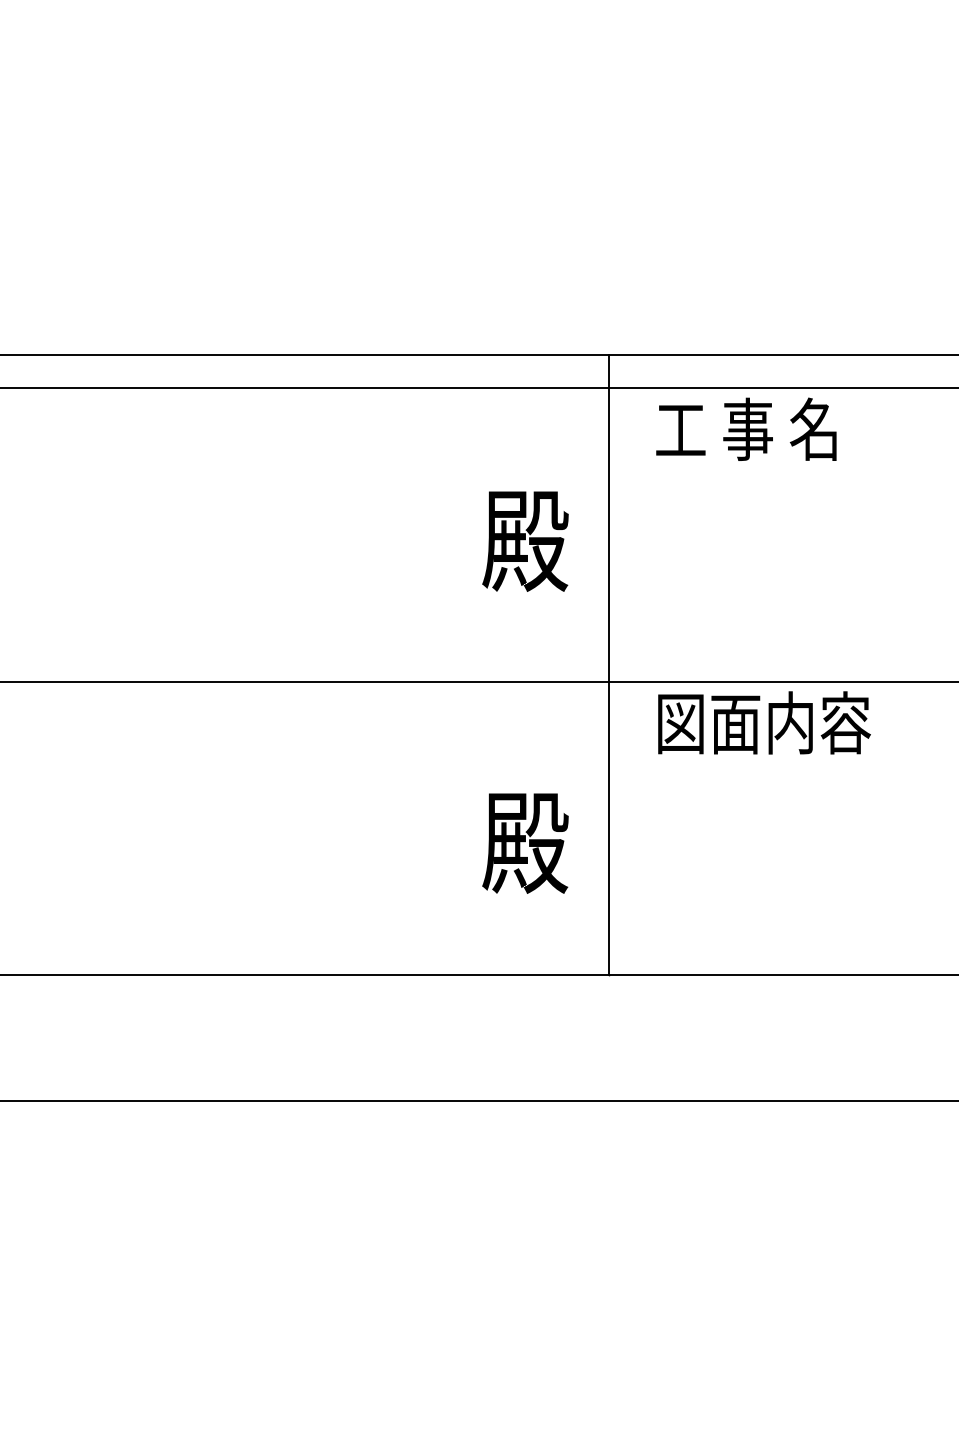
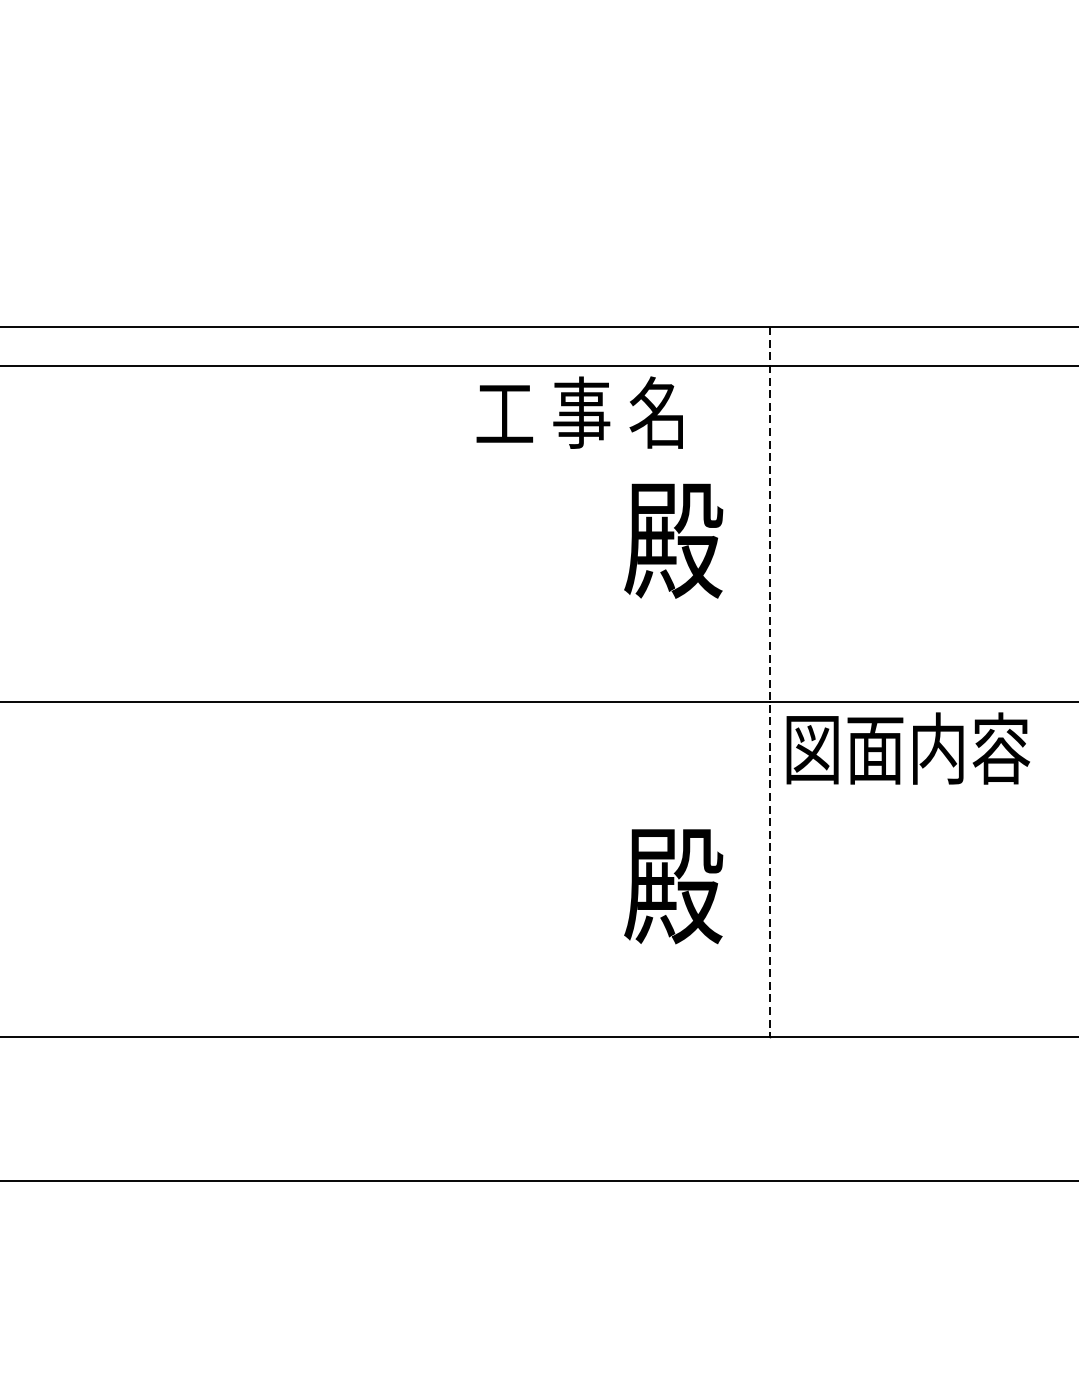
text: (746, 428) -> (579, 411), moved
line: (609, 665) -> (769, 682), solid -> dashed
text: (764, 722) -> (908, 748), moved

